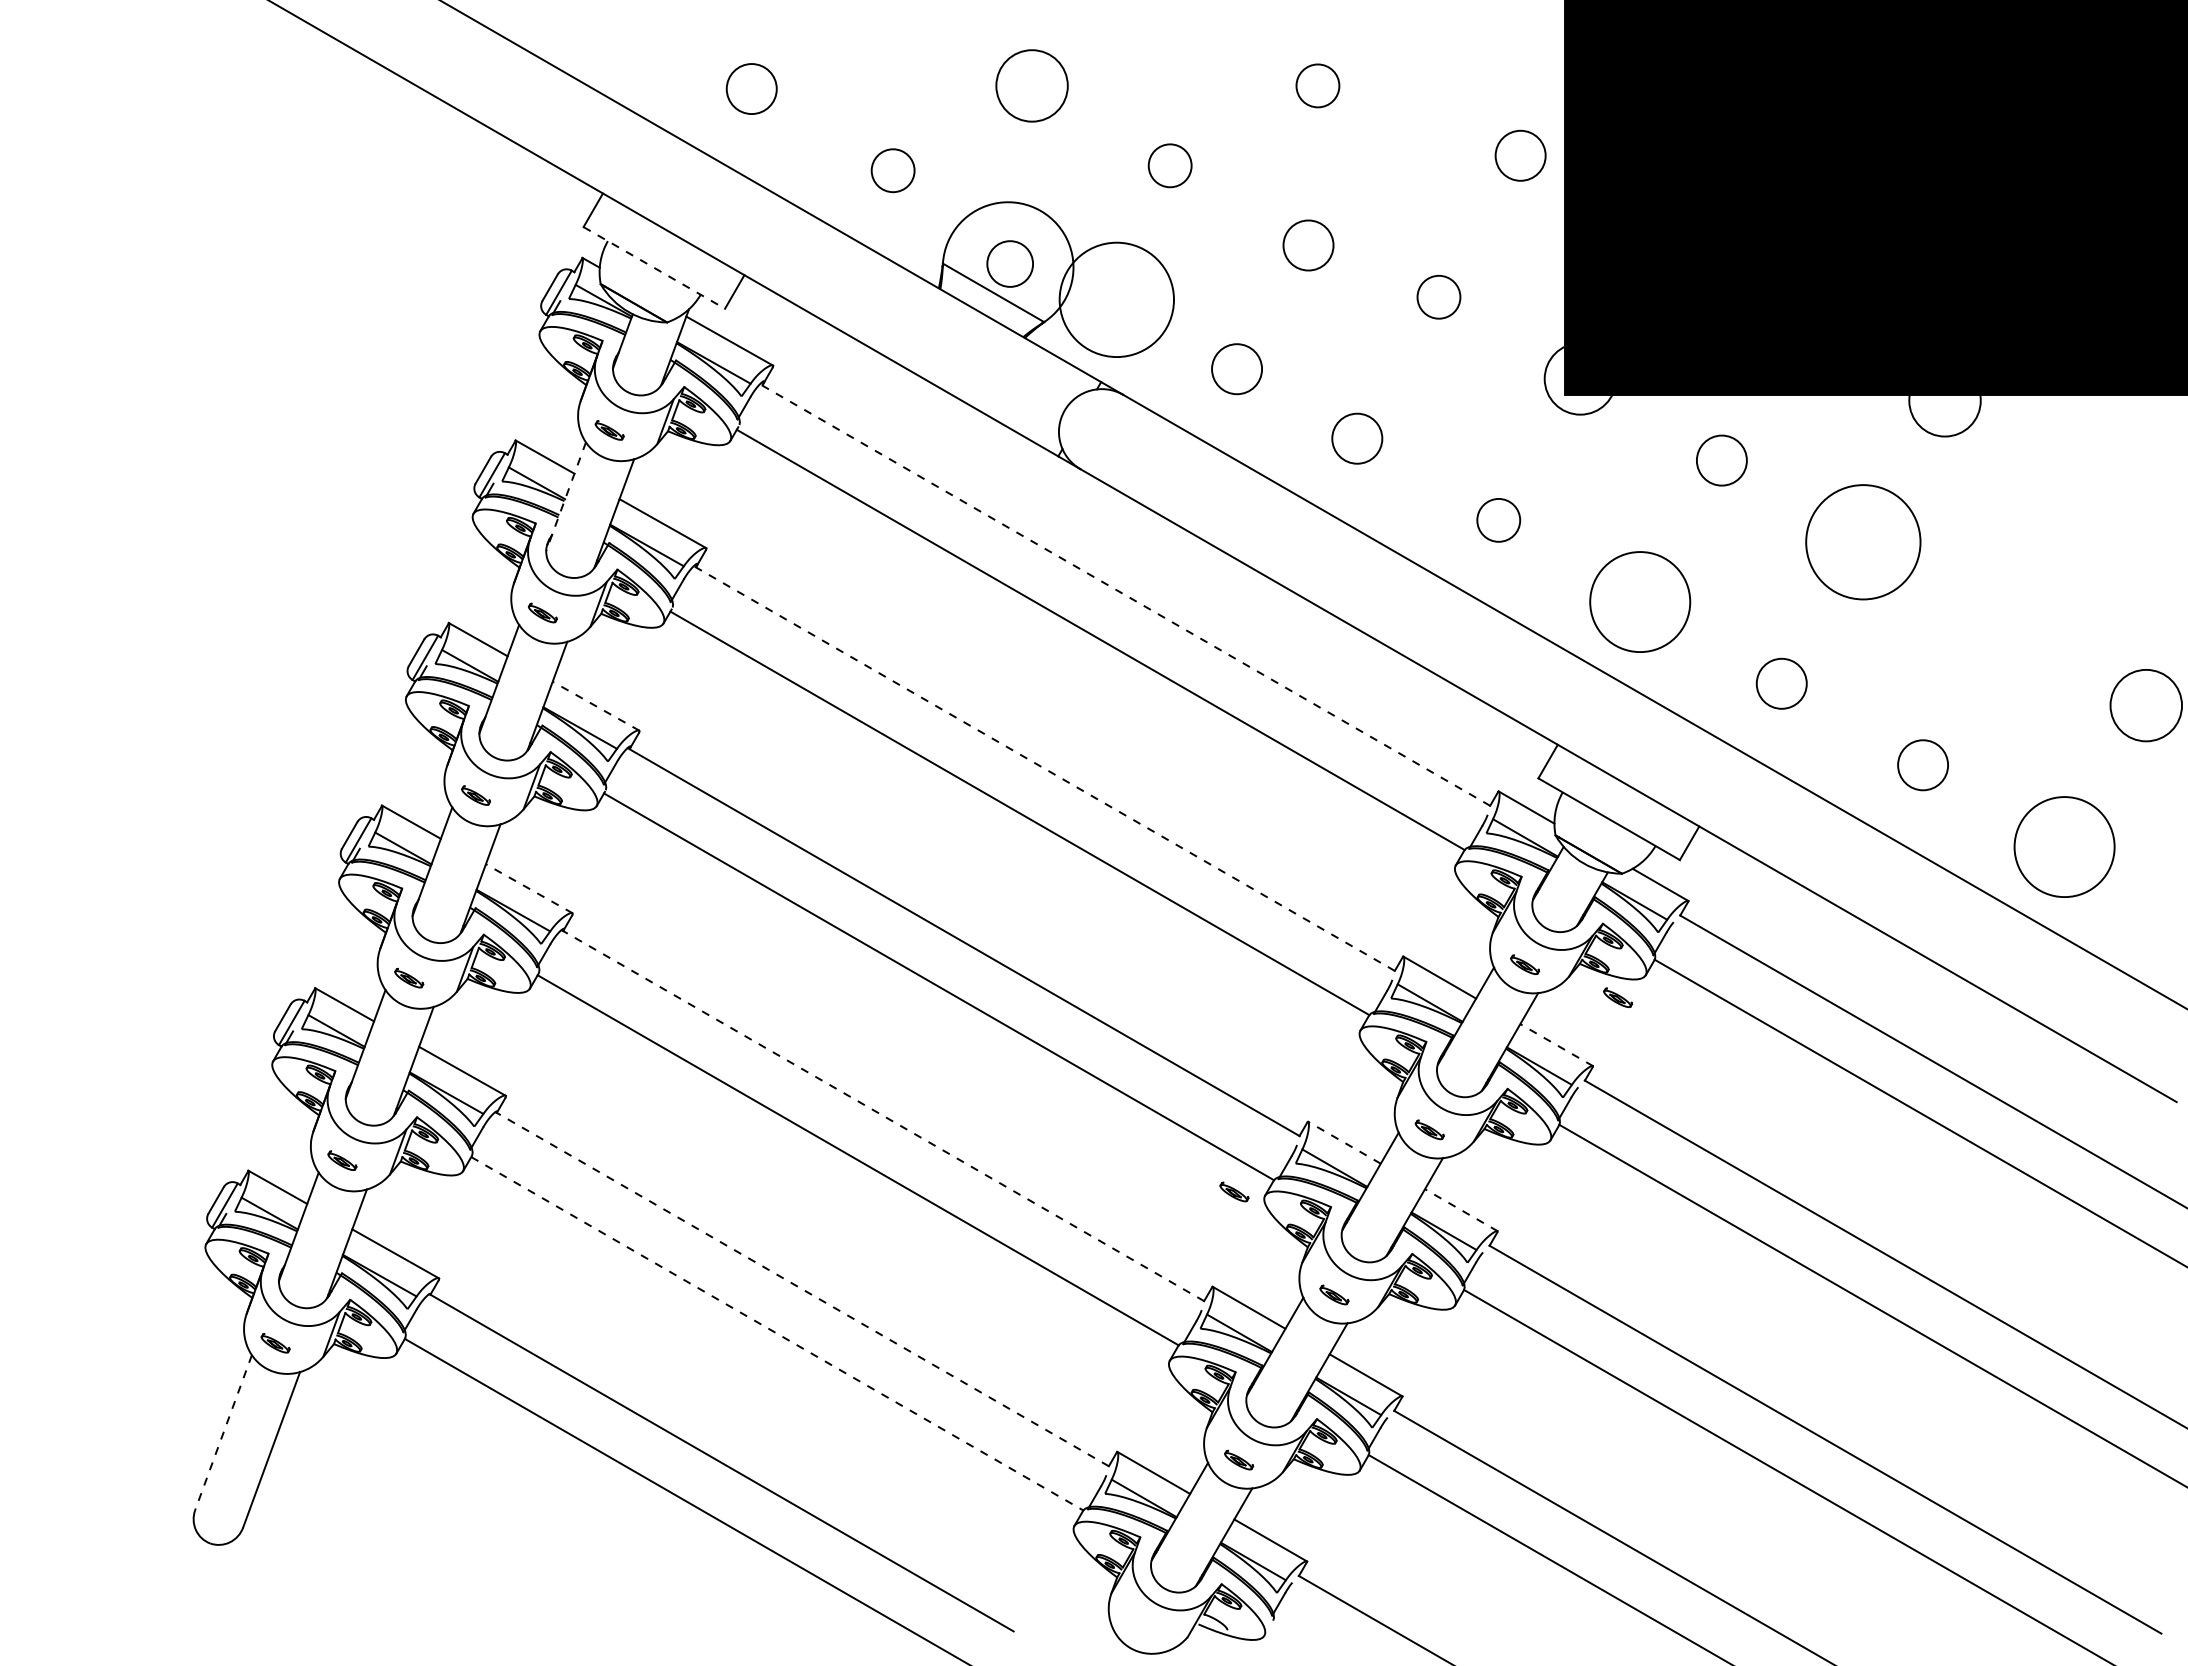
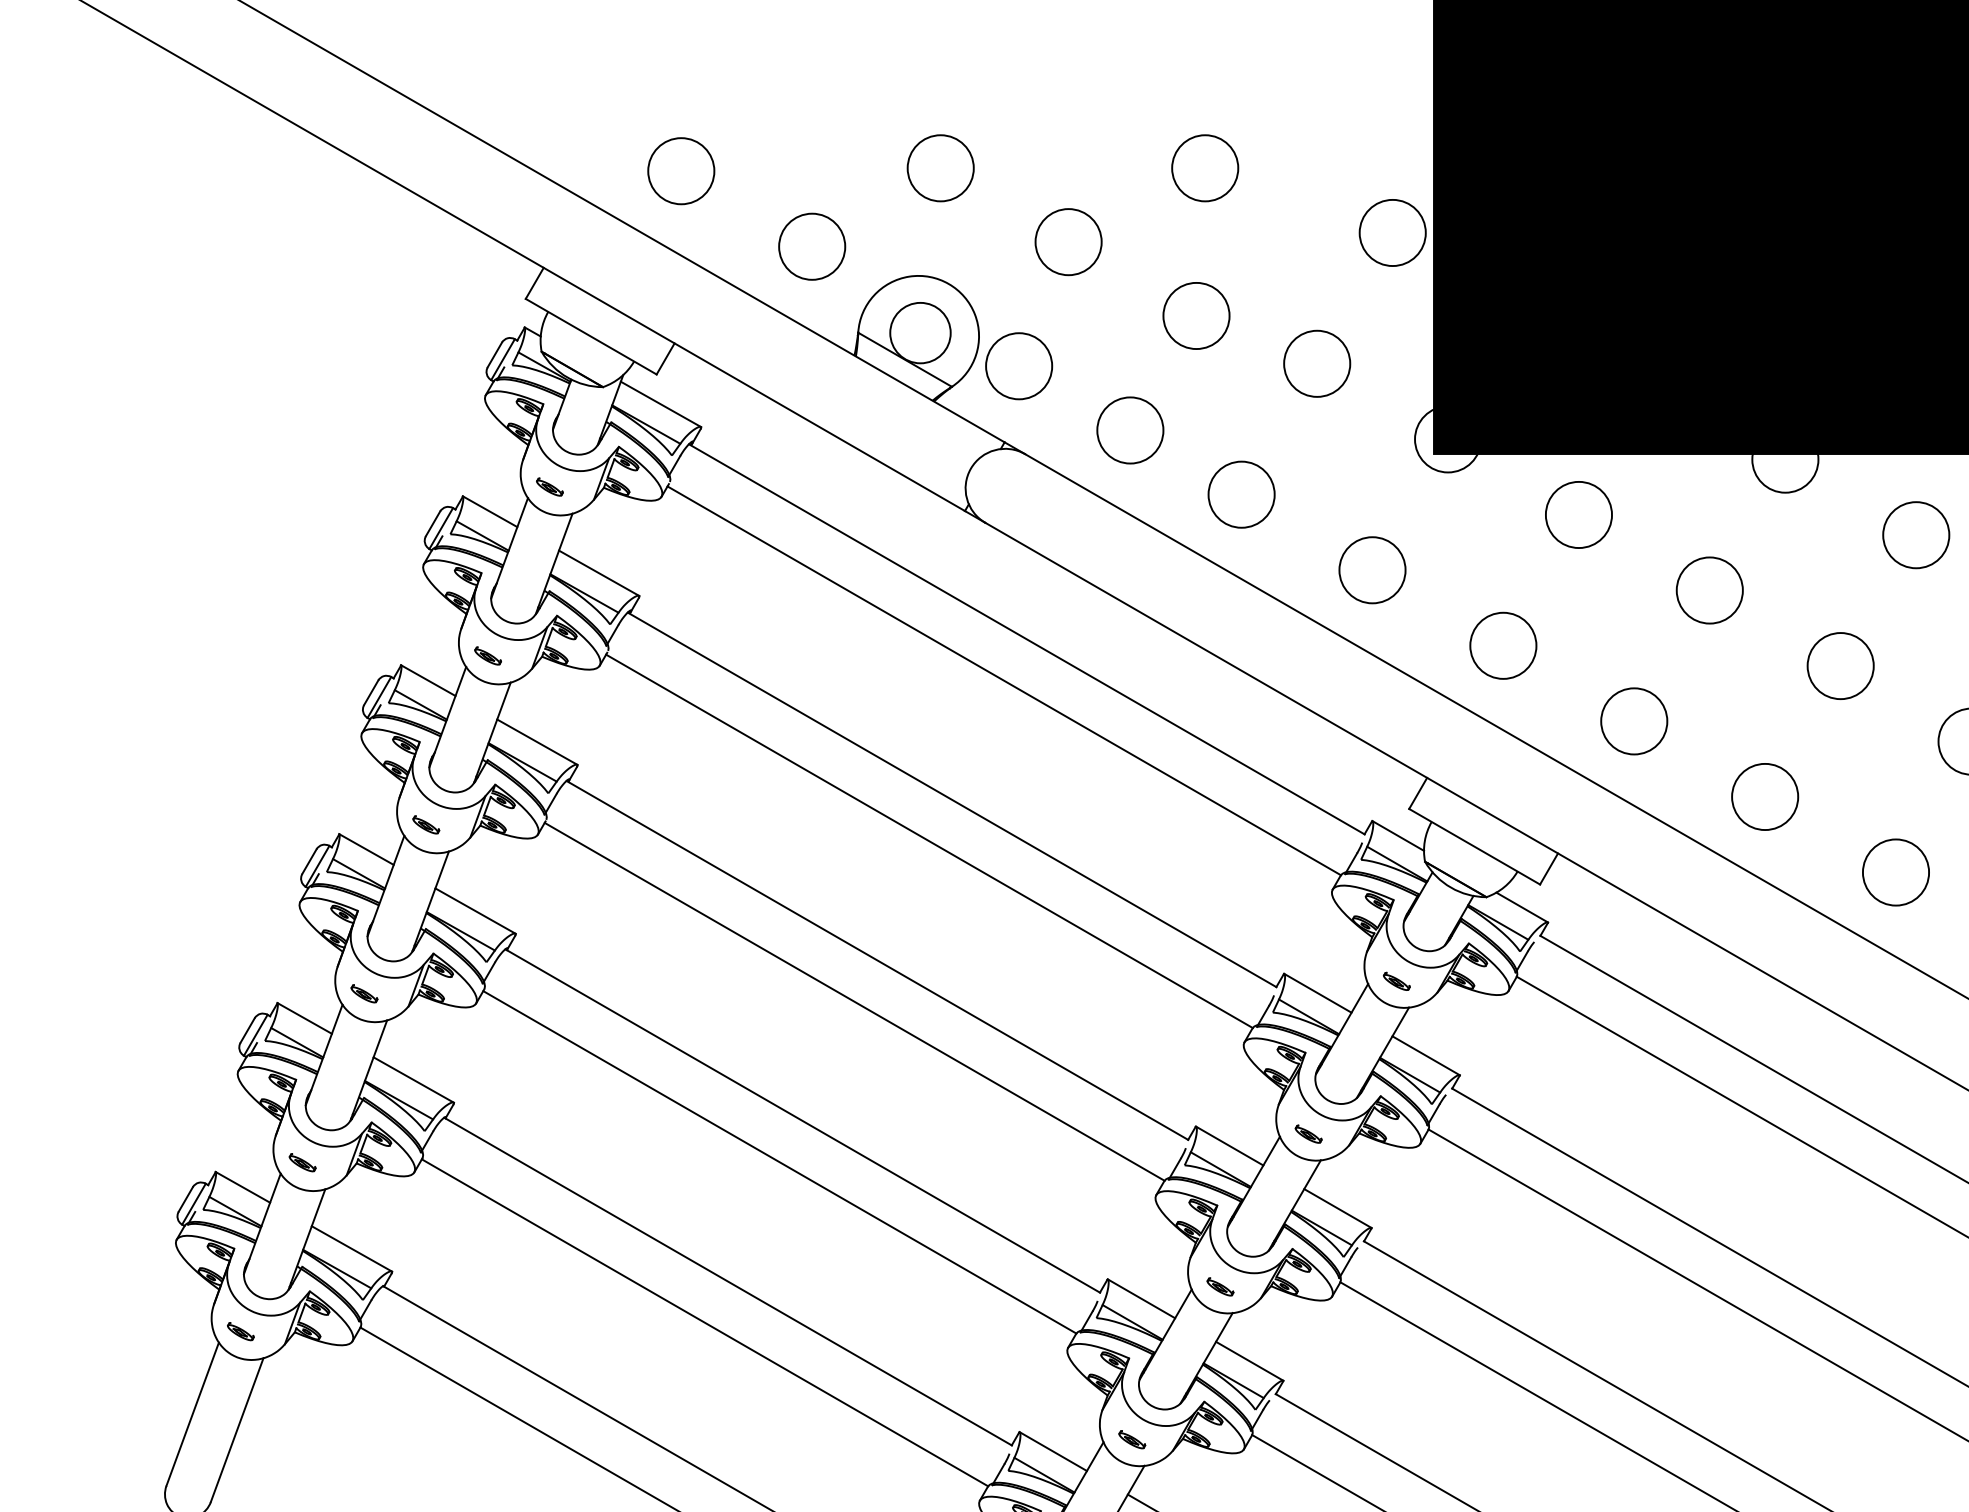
circle: (1317, 85) -> (1204, 167), size x1.67
circle: (751, 88) -> (681, 170), size x1.43
circle: (1520, 155) -> (1392, 232), size x1.43
circle: (1169, 165) -> (1067, 241), size x1.67
circle: (892, 170) -> (811, 246), size x1.67
circle: (1308, 245) -> (1196, 315), size x1.43
circle: (1009, 263) -> (919, 332), size x1.43
line: (654, 267) -> (591, 336), dashed -> solid
circle: (1438, 297) -> (1316, 364), size x1.67
circle: (1116, 299) -> (1018, 365), size x0.62
circle: (1236, 368) -> (1129, 429), size x1.43
circle: (1357, 438) -> (1241, 494), size x1.43
circle: (1721, 460) -> (1578, 514), size x1.43
circle: (2086, 482) -> (1916, 535), added
line: (566, 496) -> (509, 548), dashed -> solid
circle: (1498, 520) -> (1372, 570), size x1.67
circle: (1863, 542) -> (1709, 590), size x0.62
line: (1125, 595) -> (1027, 639), dashed -> solid
circle: (1639, 601) -> (1502, 645), size x0.71
circle: (2004, 623) -> (1840, 665), added
circle: (1781, 683) -> (1634, 721), size x1.43
line: (596, 706) -> (537, 742), dashed -> solid
circle: (1922, 764) -> (1764, 796), size x1.43
line: (1044, 768) -> (952, 799), dashed -> solid
circle: (2064, 846) -> (1895, 871), size x0.71
line: (529, 888) -> (475, 910), dashed -> solid
part: (1617, 997) -> (1482, 1011), removed
line: (1556, 1044) -> (1425, 1055), dashed -> solid
line: (882, 1115) -> (802, 1120), dashed -> solid
line: (1343, 1142) -> (1228, 1145), dashed -> solid
part: (1234, 1191) -> (1128, 1191), removed
line: (1461, 1210) -> (1338, 1208), dashed -> solid
line: (801, 1288) -> (727, 1280), dashed -> solid
line: (777, 1334) -> (705, 1323), dashed -> solid
line: (223, 1433) -> (192, 1415), dashed -> solid

